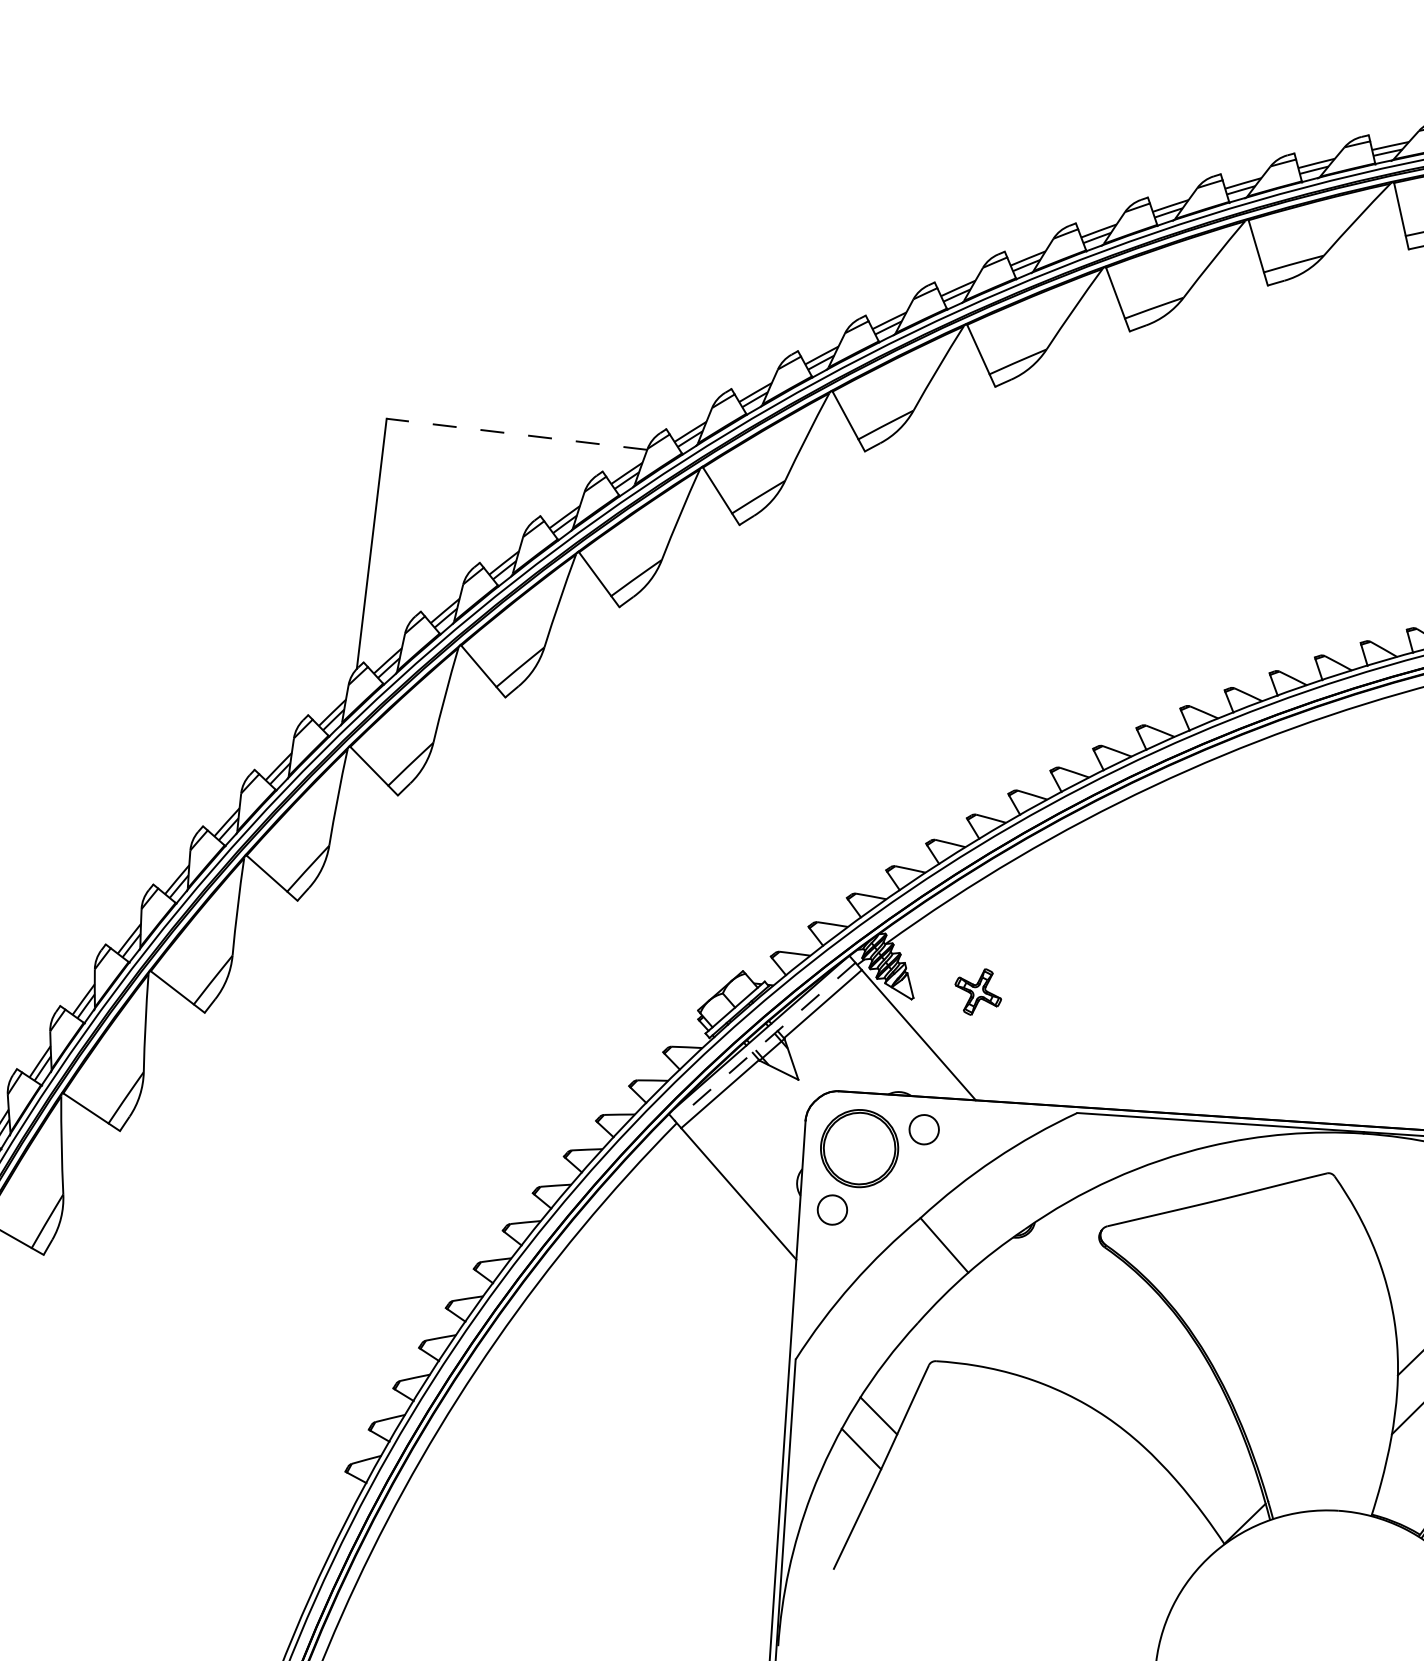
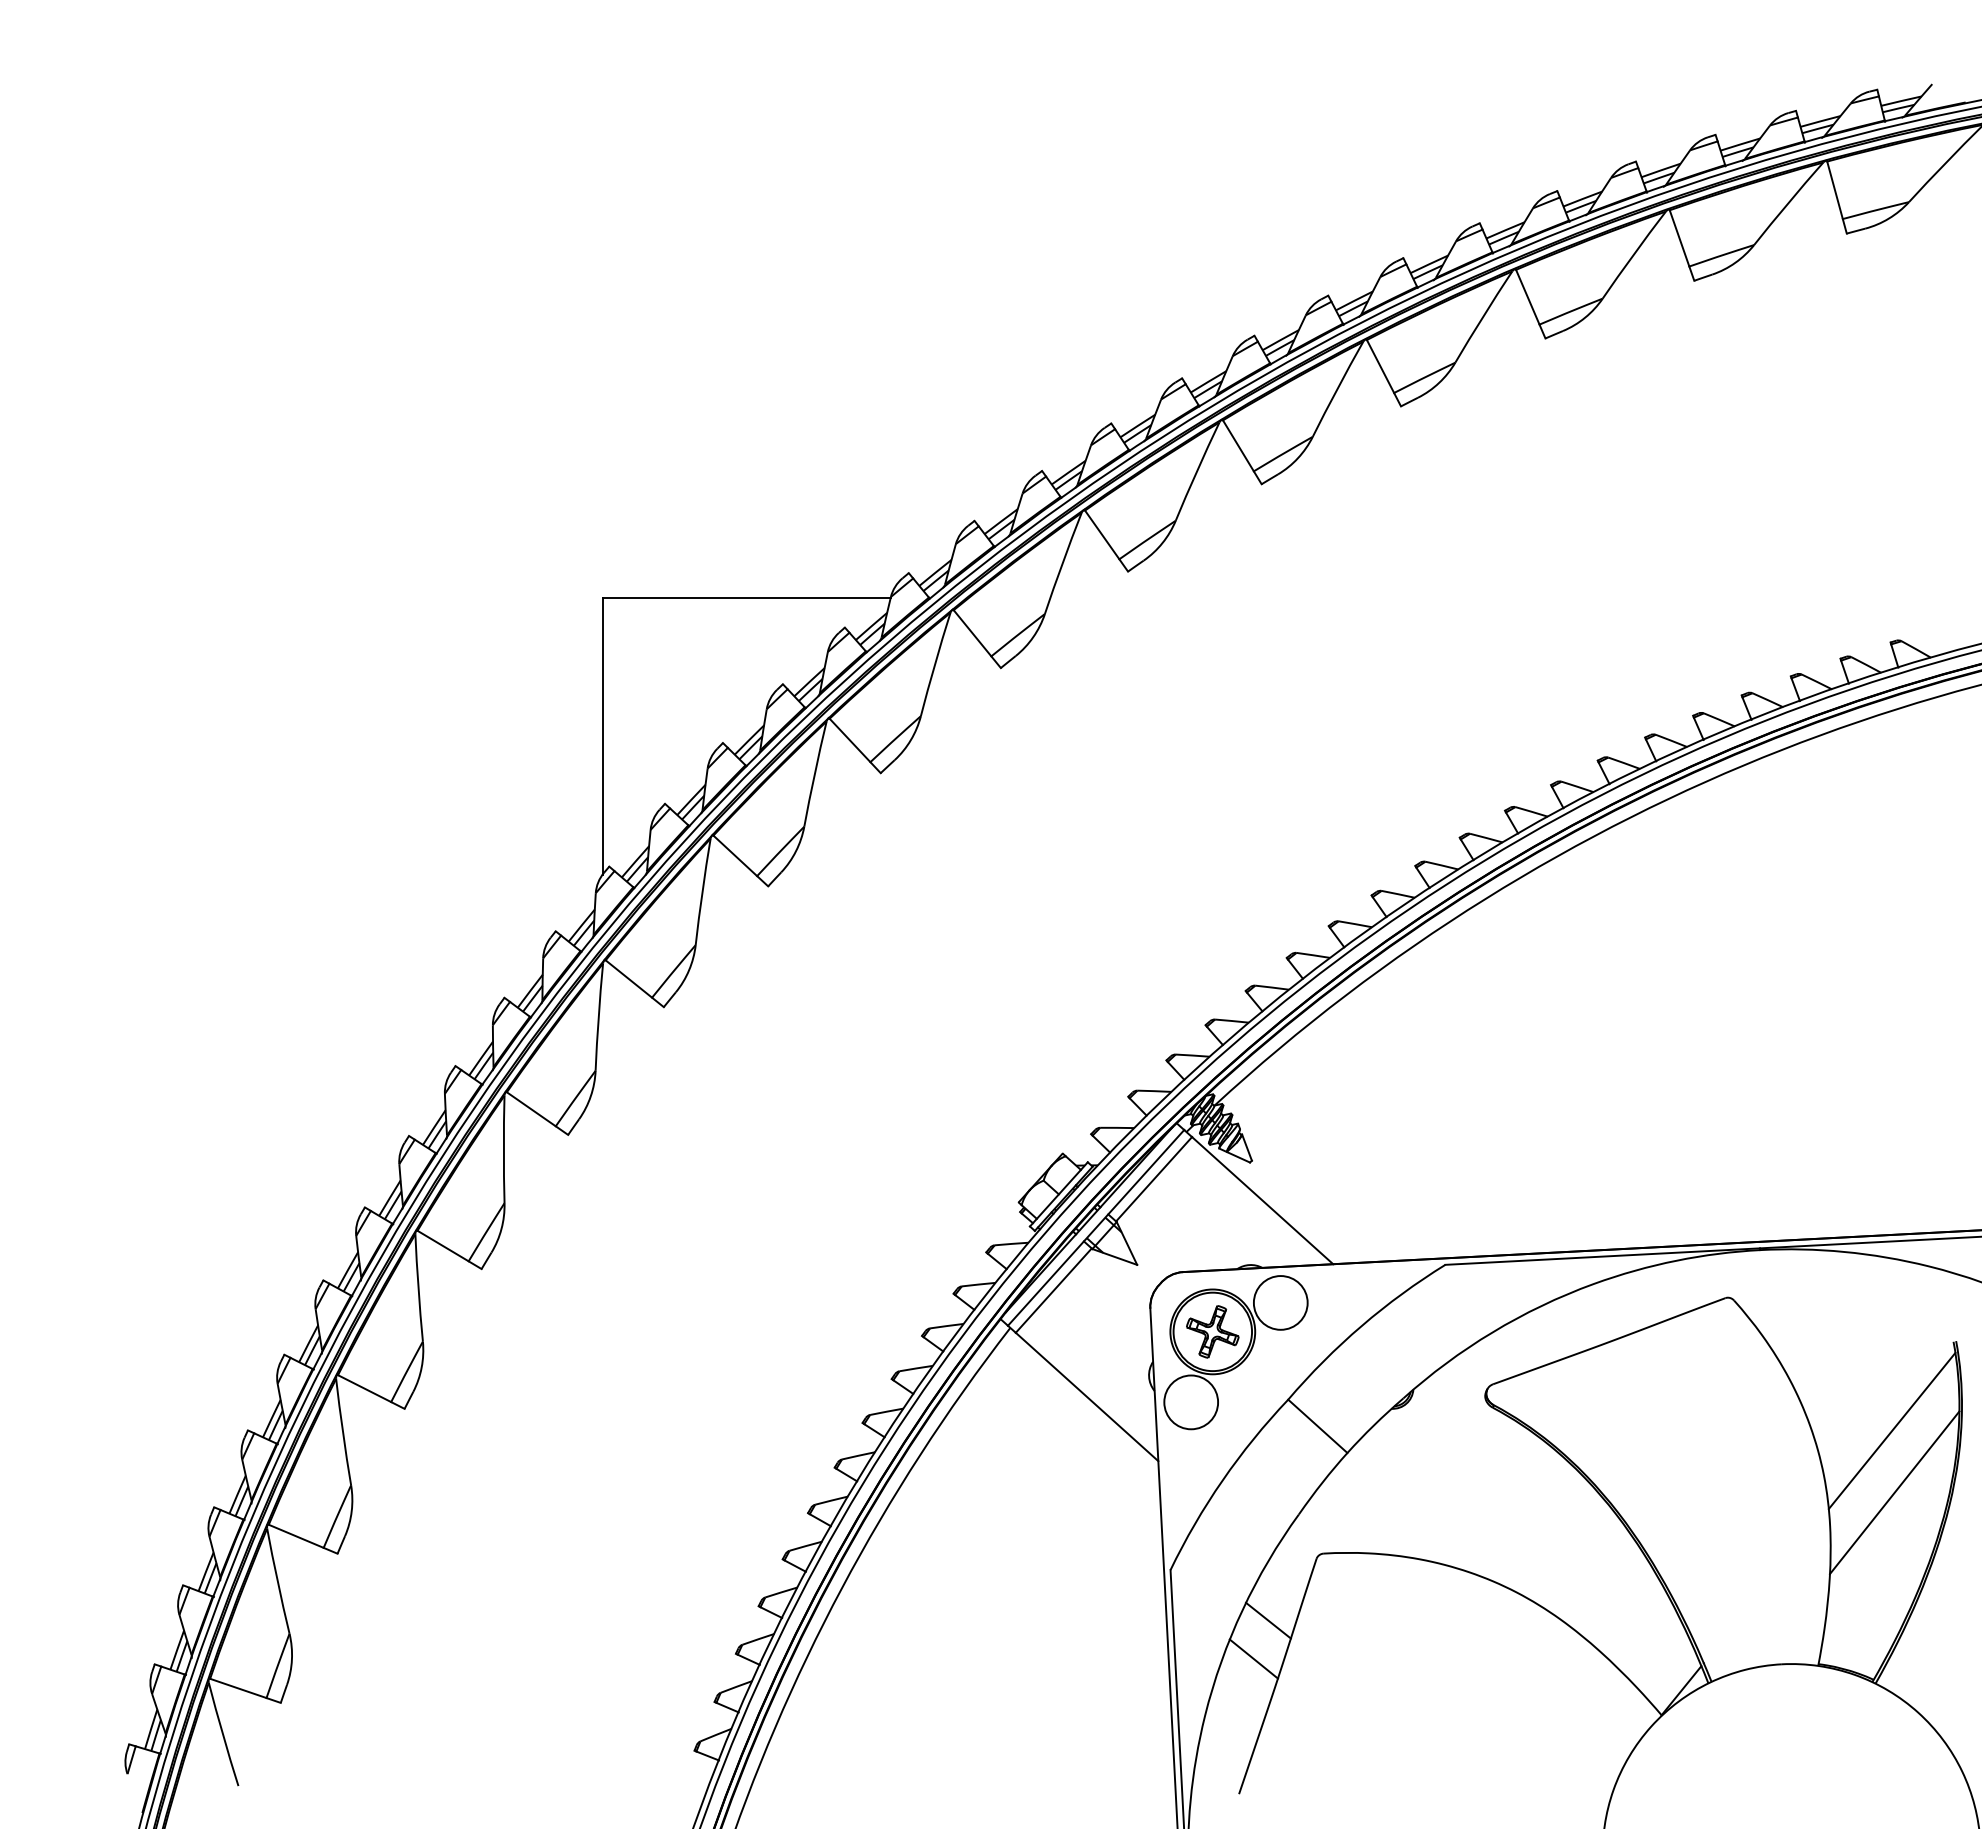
line: (516, 434) -> (746, 598), dashed -> solid
part: (978, 991) -> (1212, 1331), moved
line: (765, 1041) -> (1096, 1227), dashed -> solid
circle: (924, 1129) -> (1280, 1302), size x1.67
circle: (832, 1210) -> (1191, 1402), size x1.67

